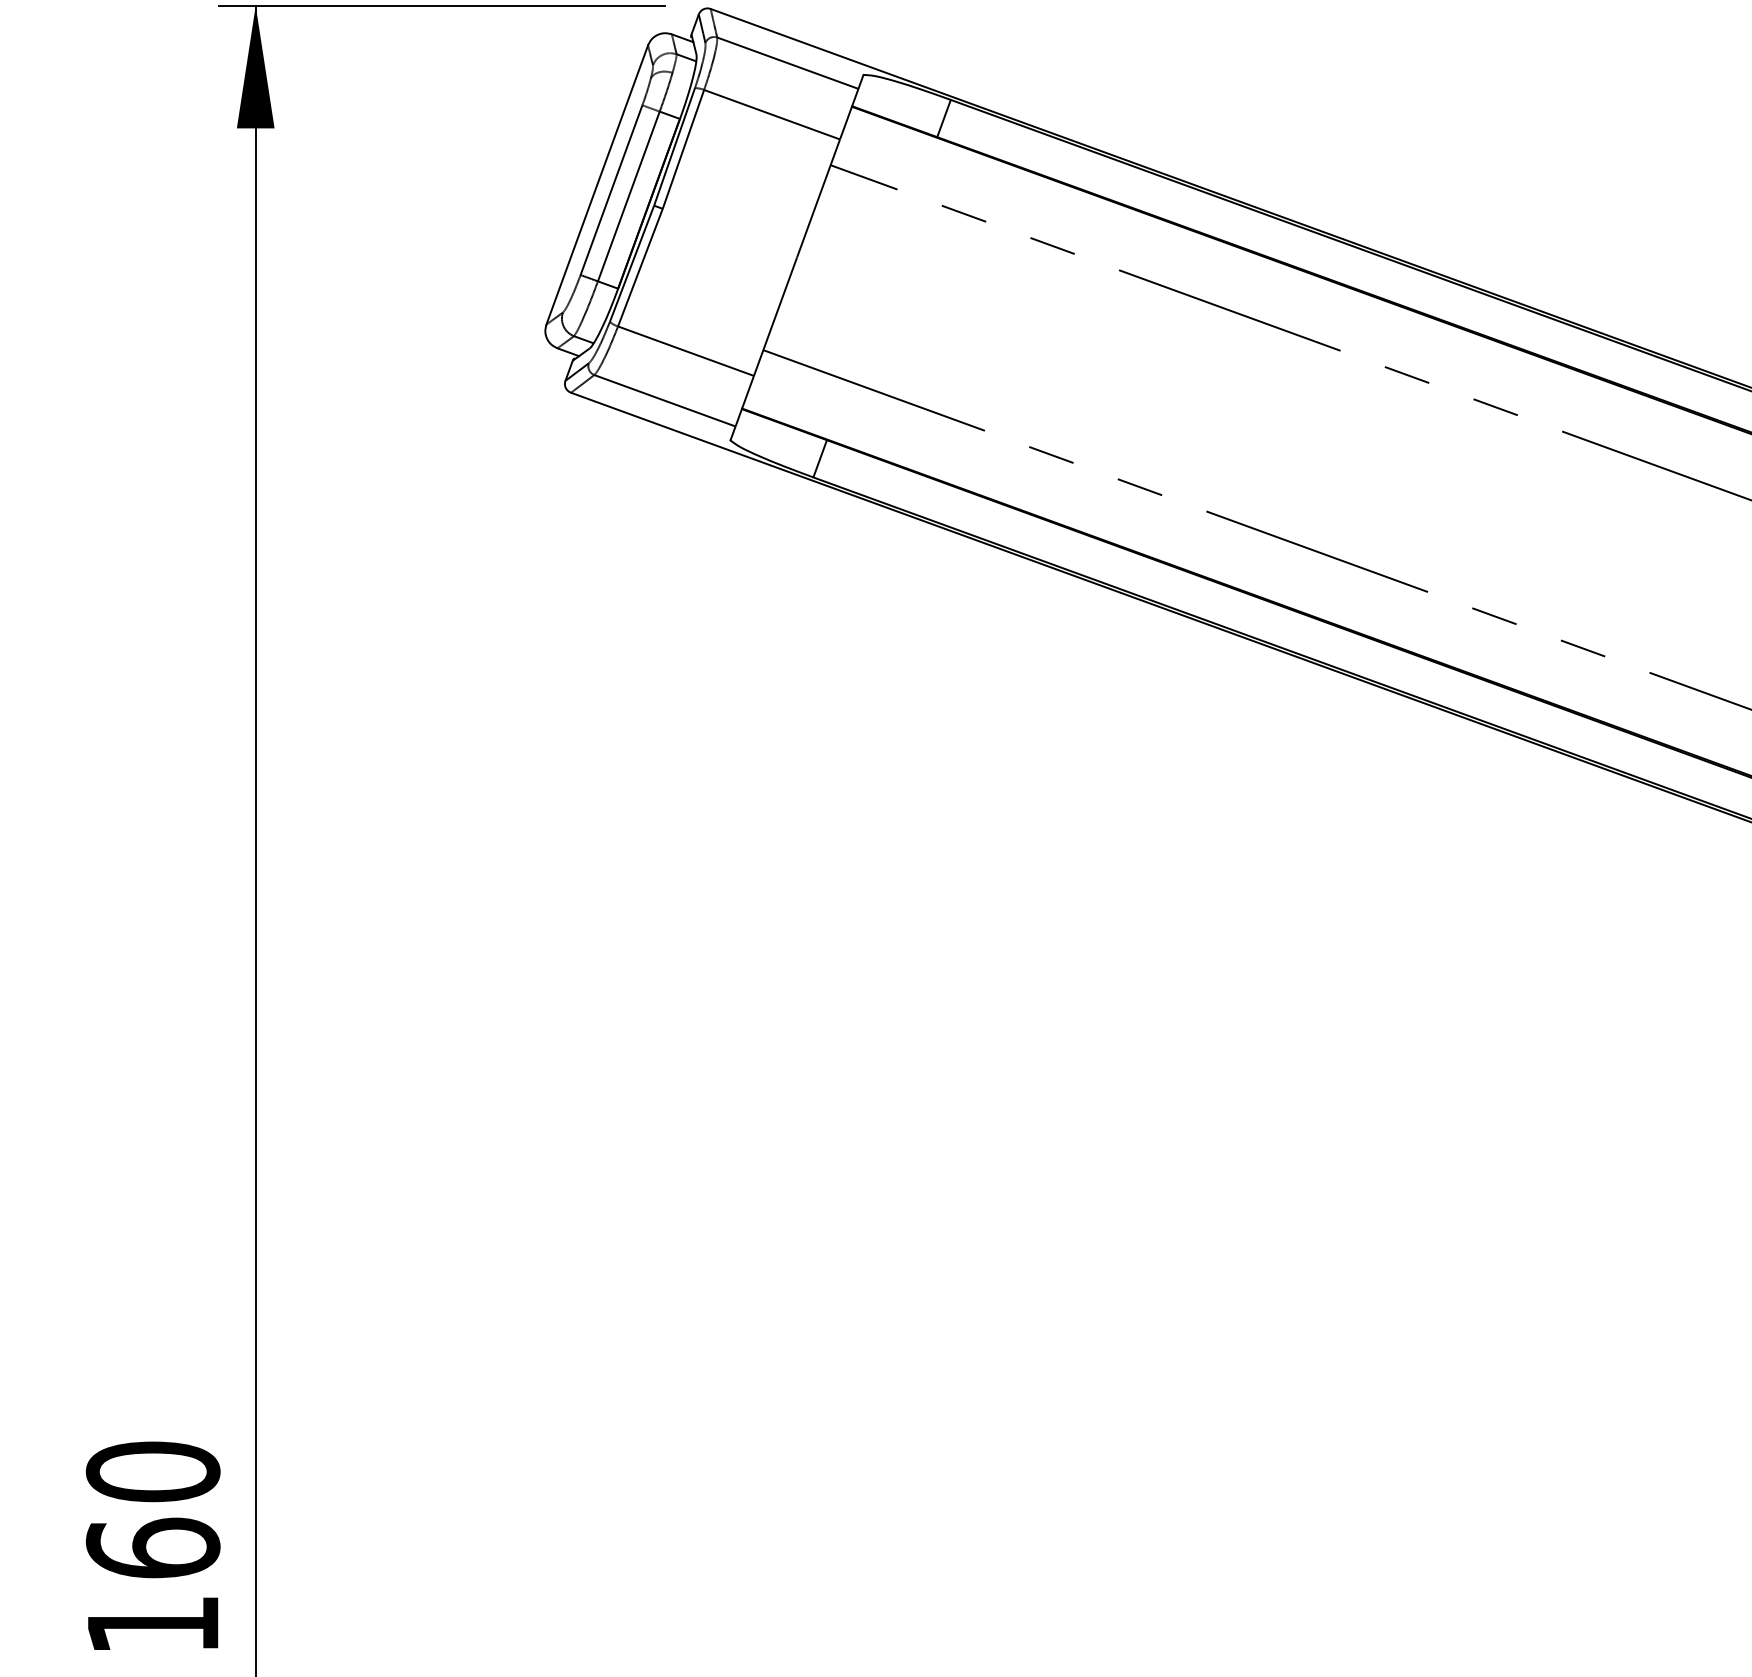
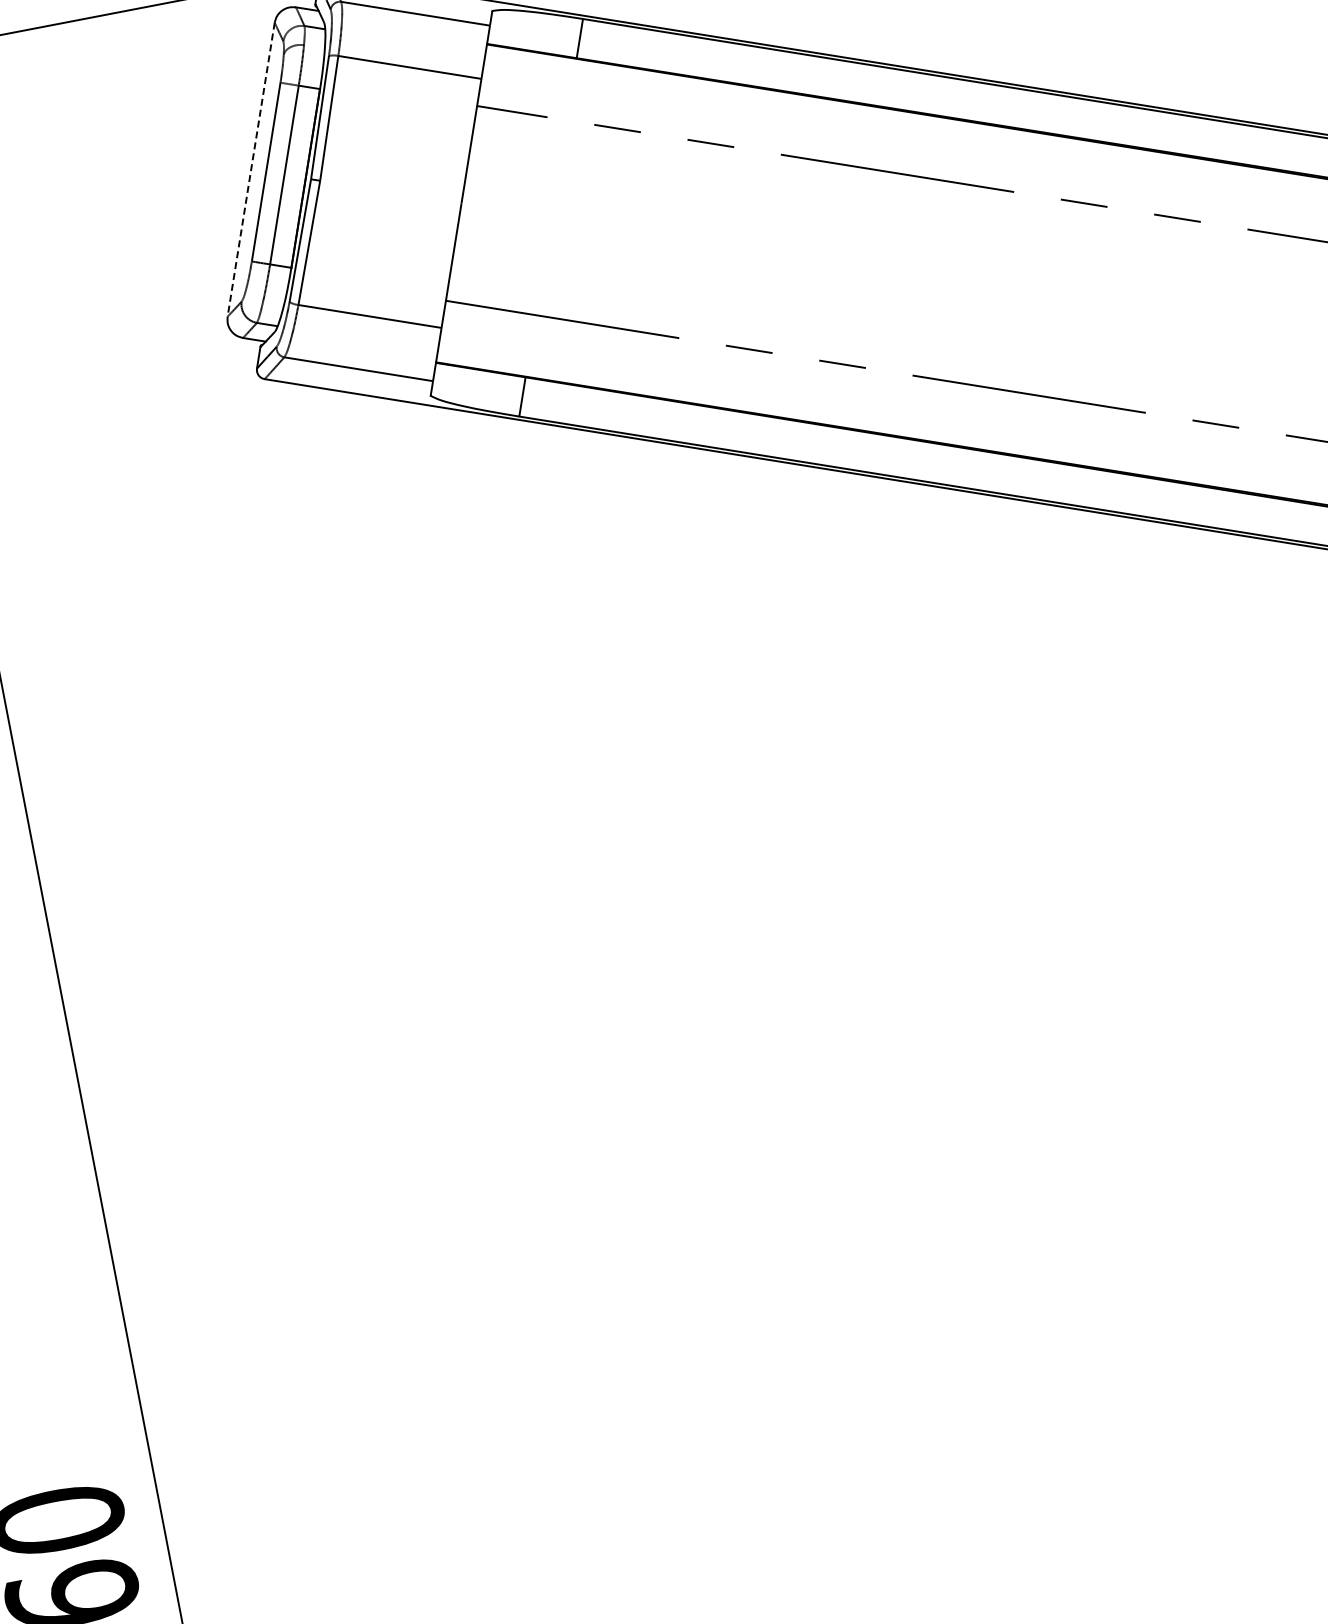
line: (597, 184) -> (251, 169), solid -> dashed

